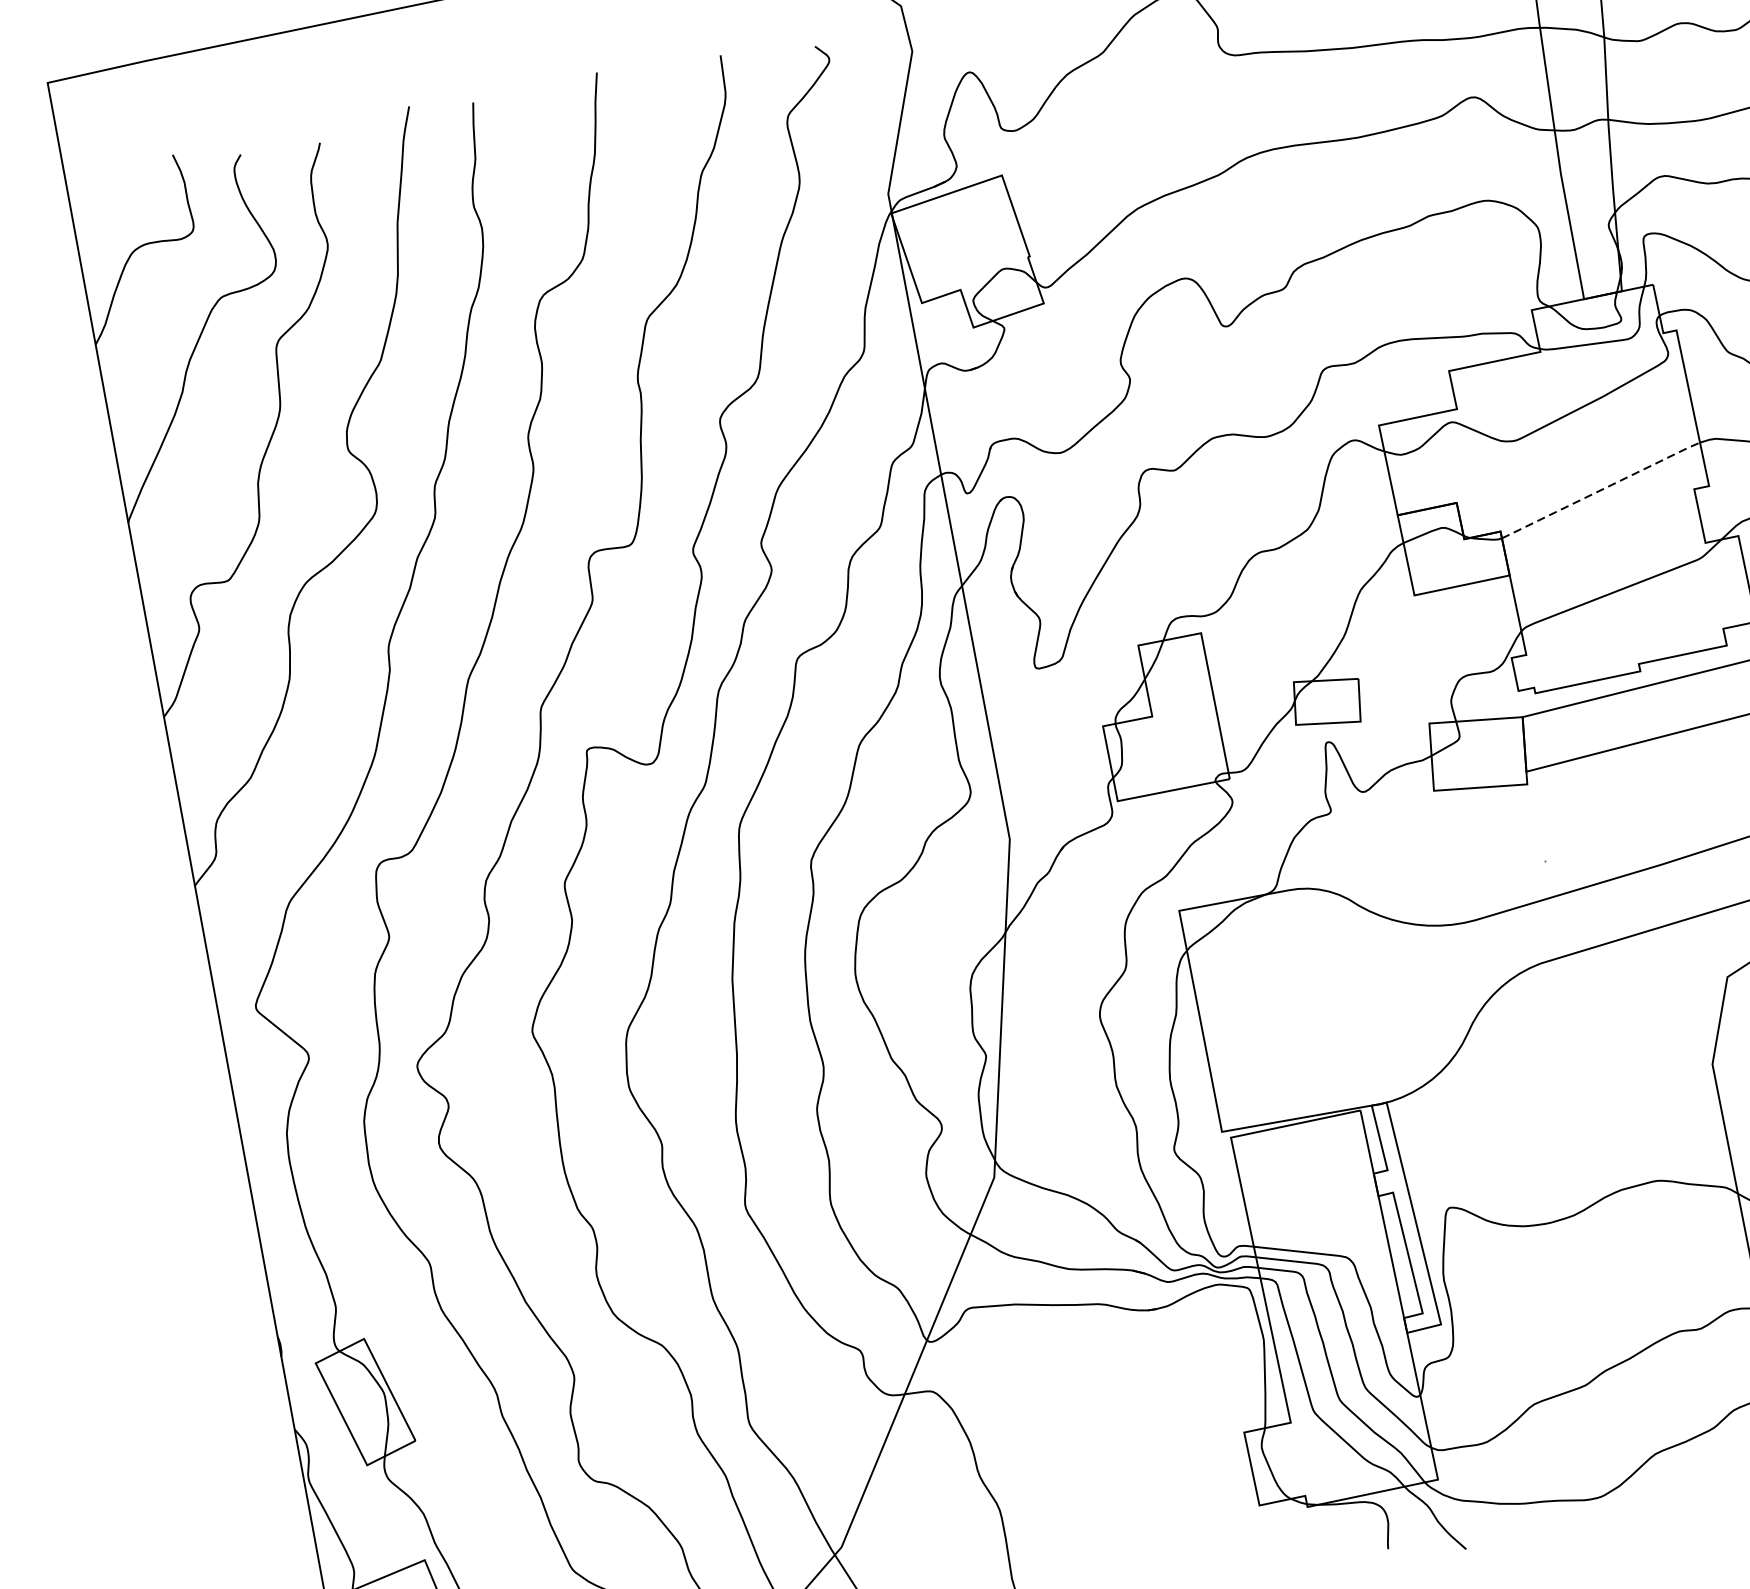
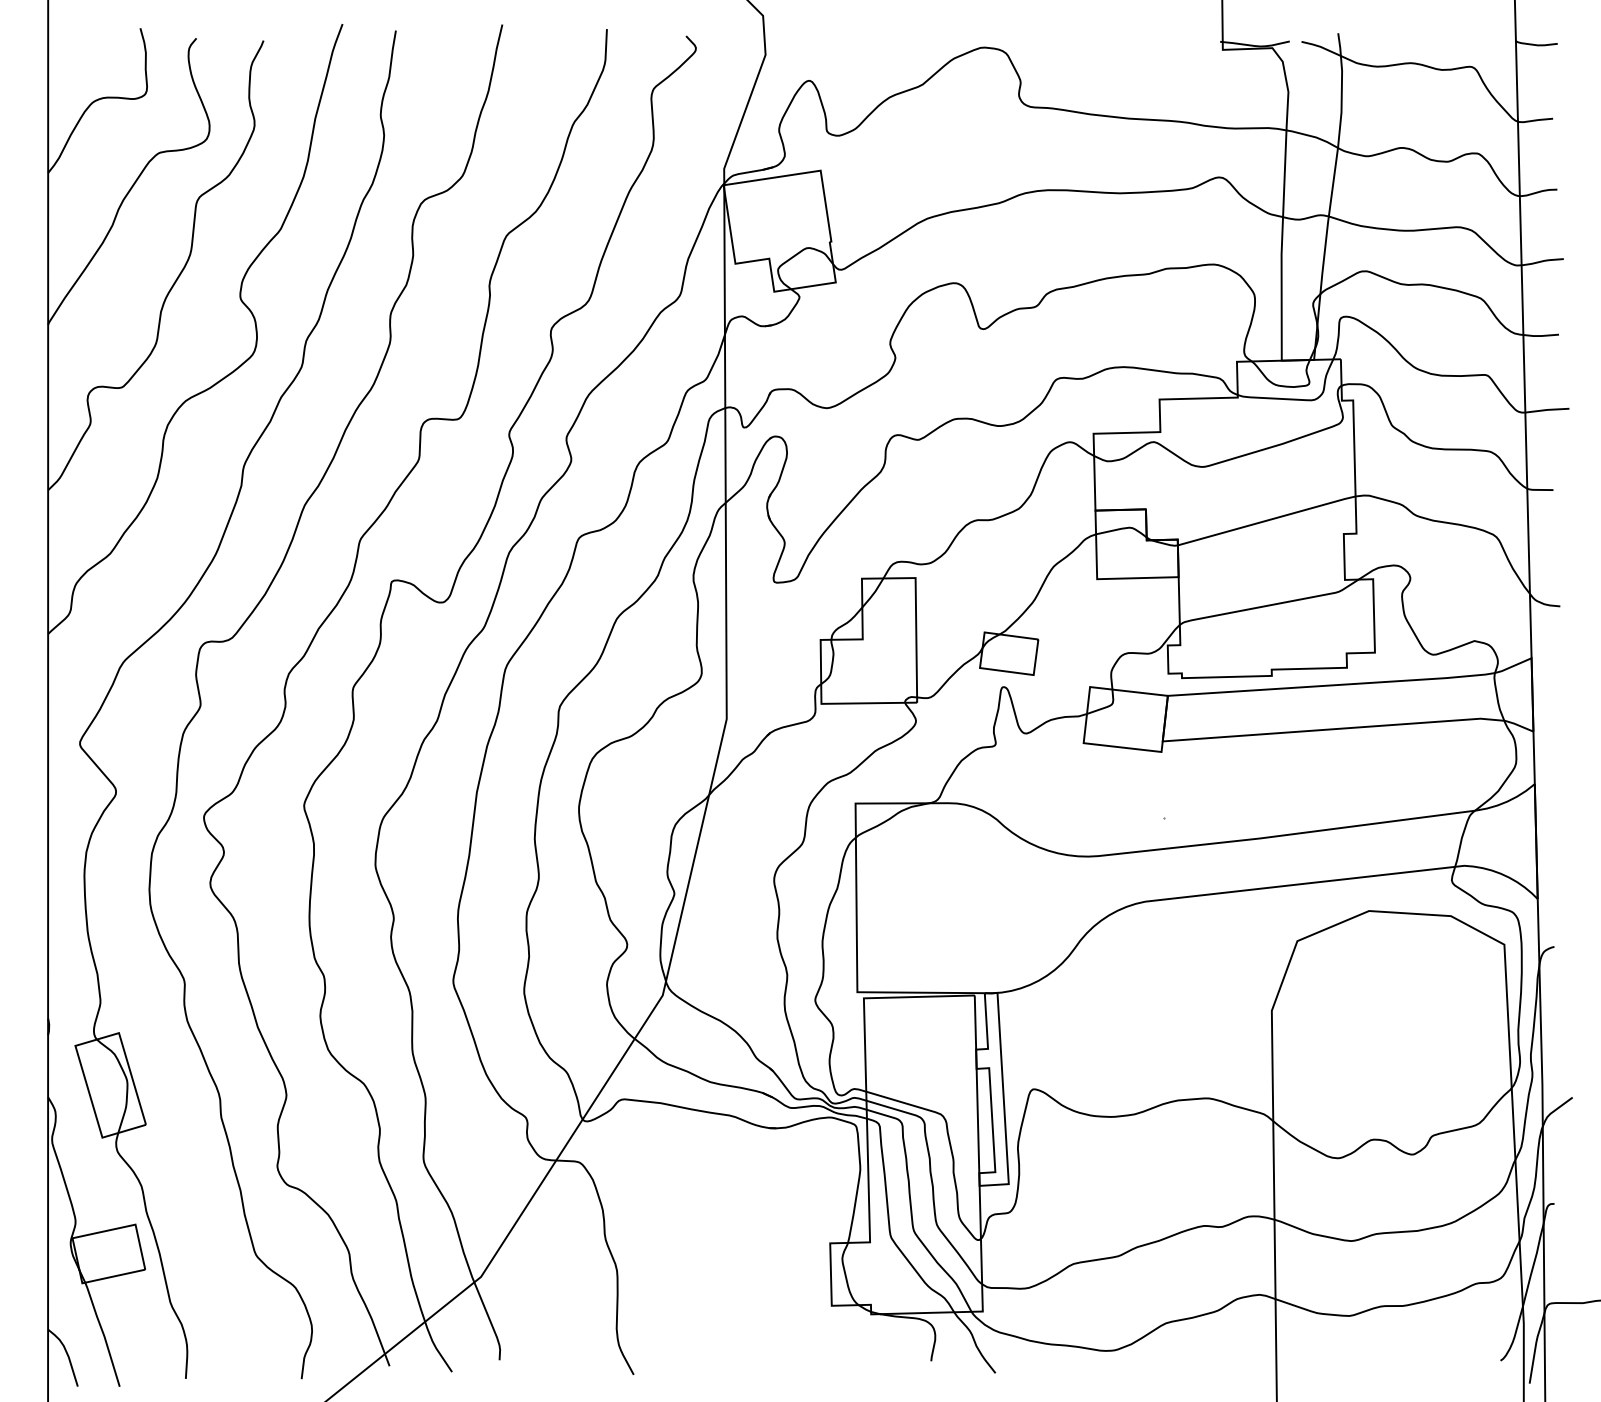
line: (1601, 489) -> (1267, 520), dashed -> solid

